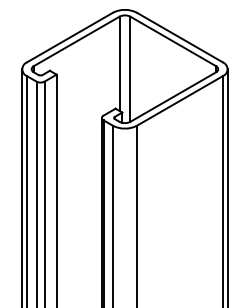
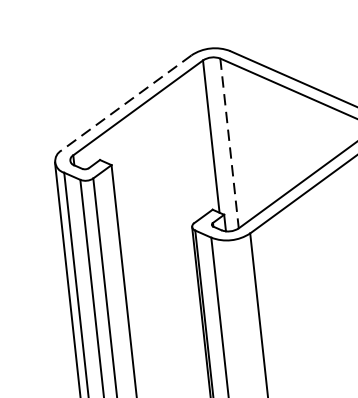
line: (70, 37) -> (127, 102), solid -> dashed
line: (130, 69) -> (229, 143), solid -> dashed

